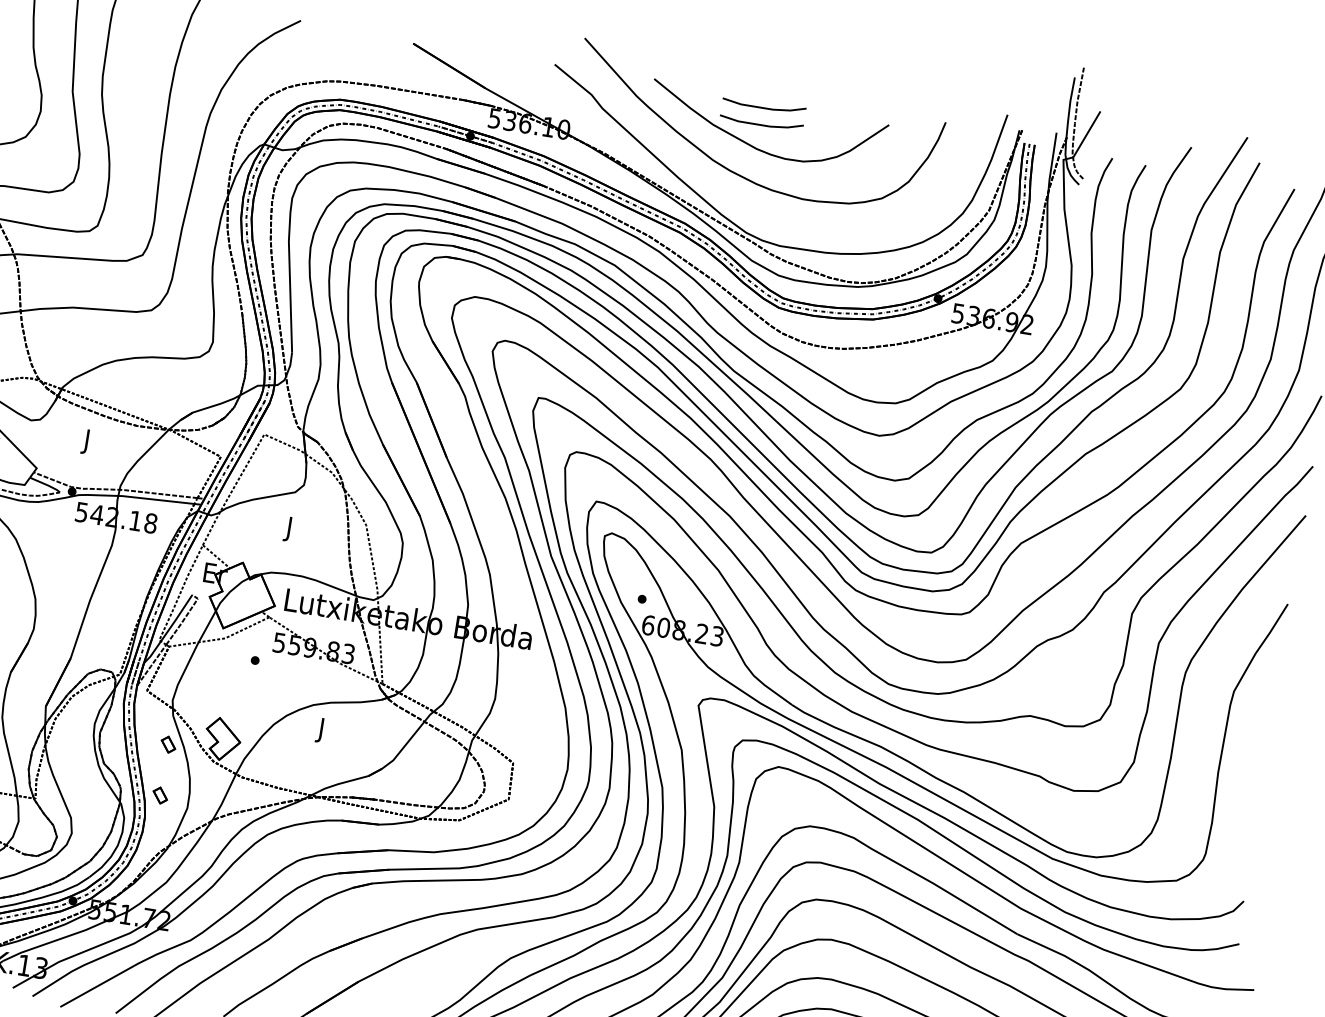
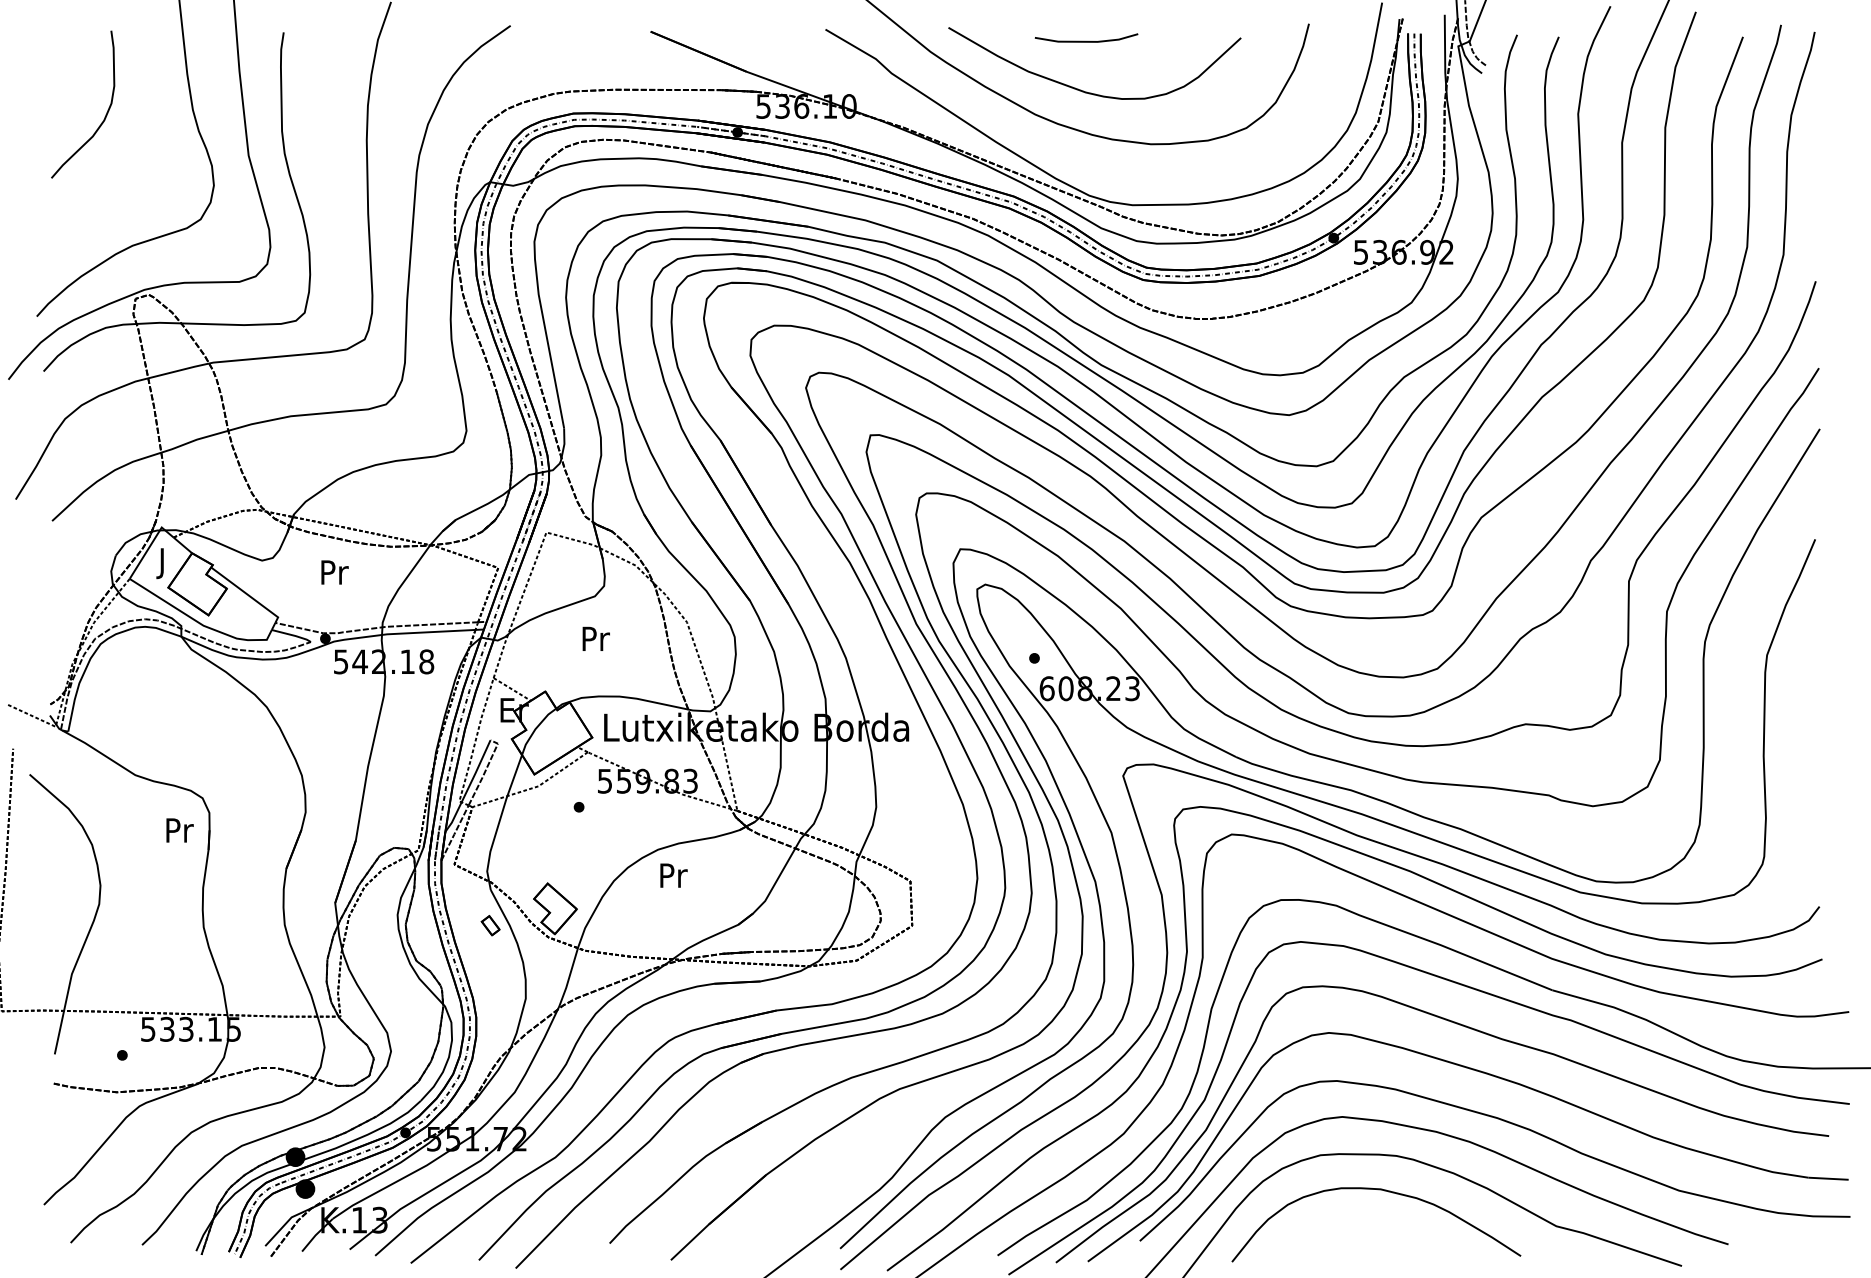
line: (761, 124) -> (1086, 61), removed
text: (87, 441) -> (334, 575), J -> Pr
text: (289, 528) -> (595, 641), J -> Pr
text: (322, 730) -> (673, 878), J -> Pr
part: (160, 795) -> (490, 988), removed

